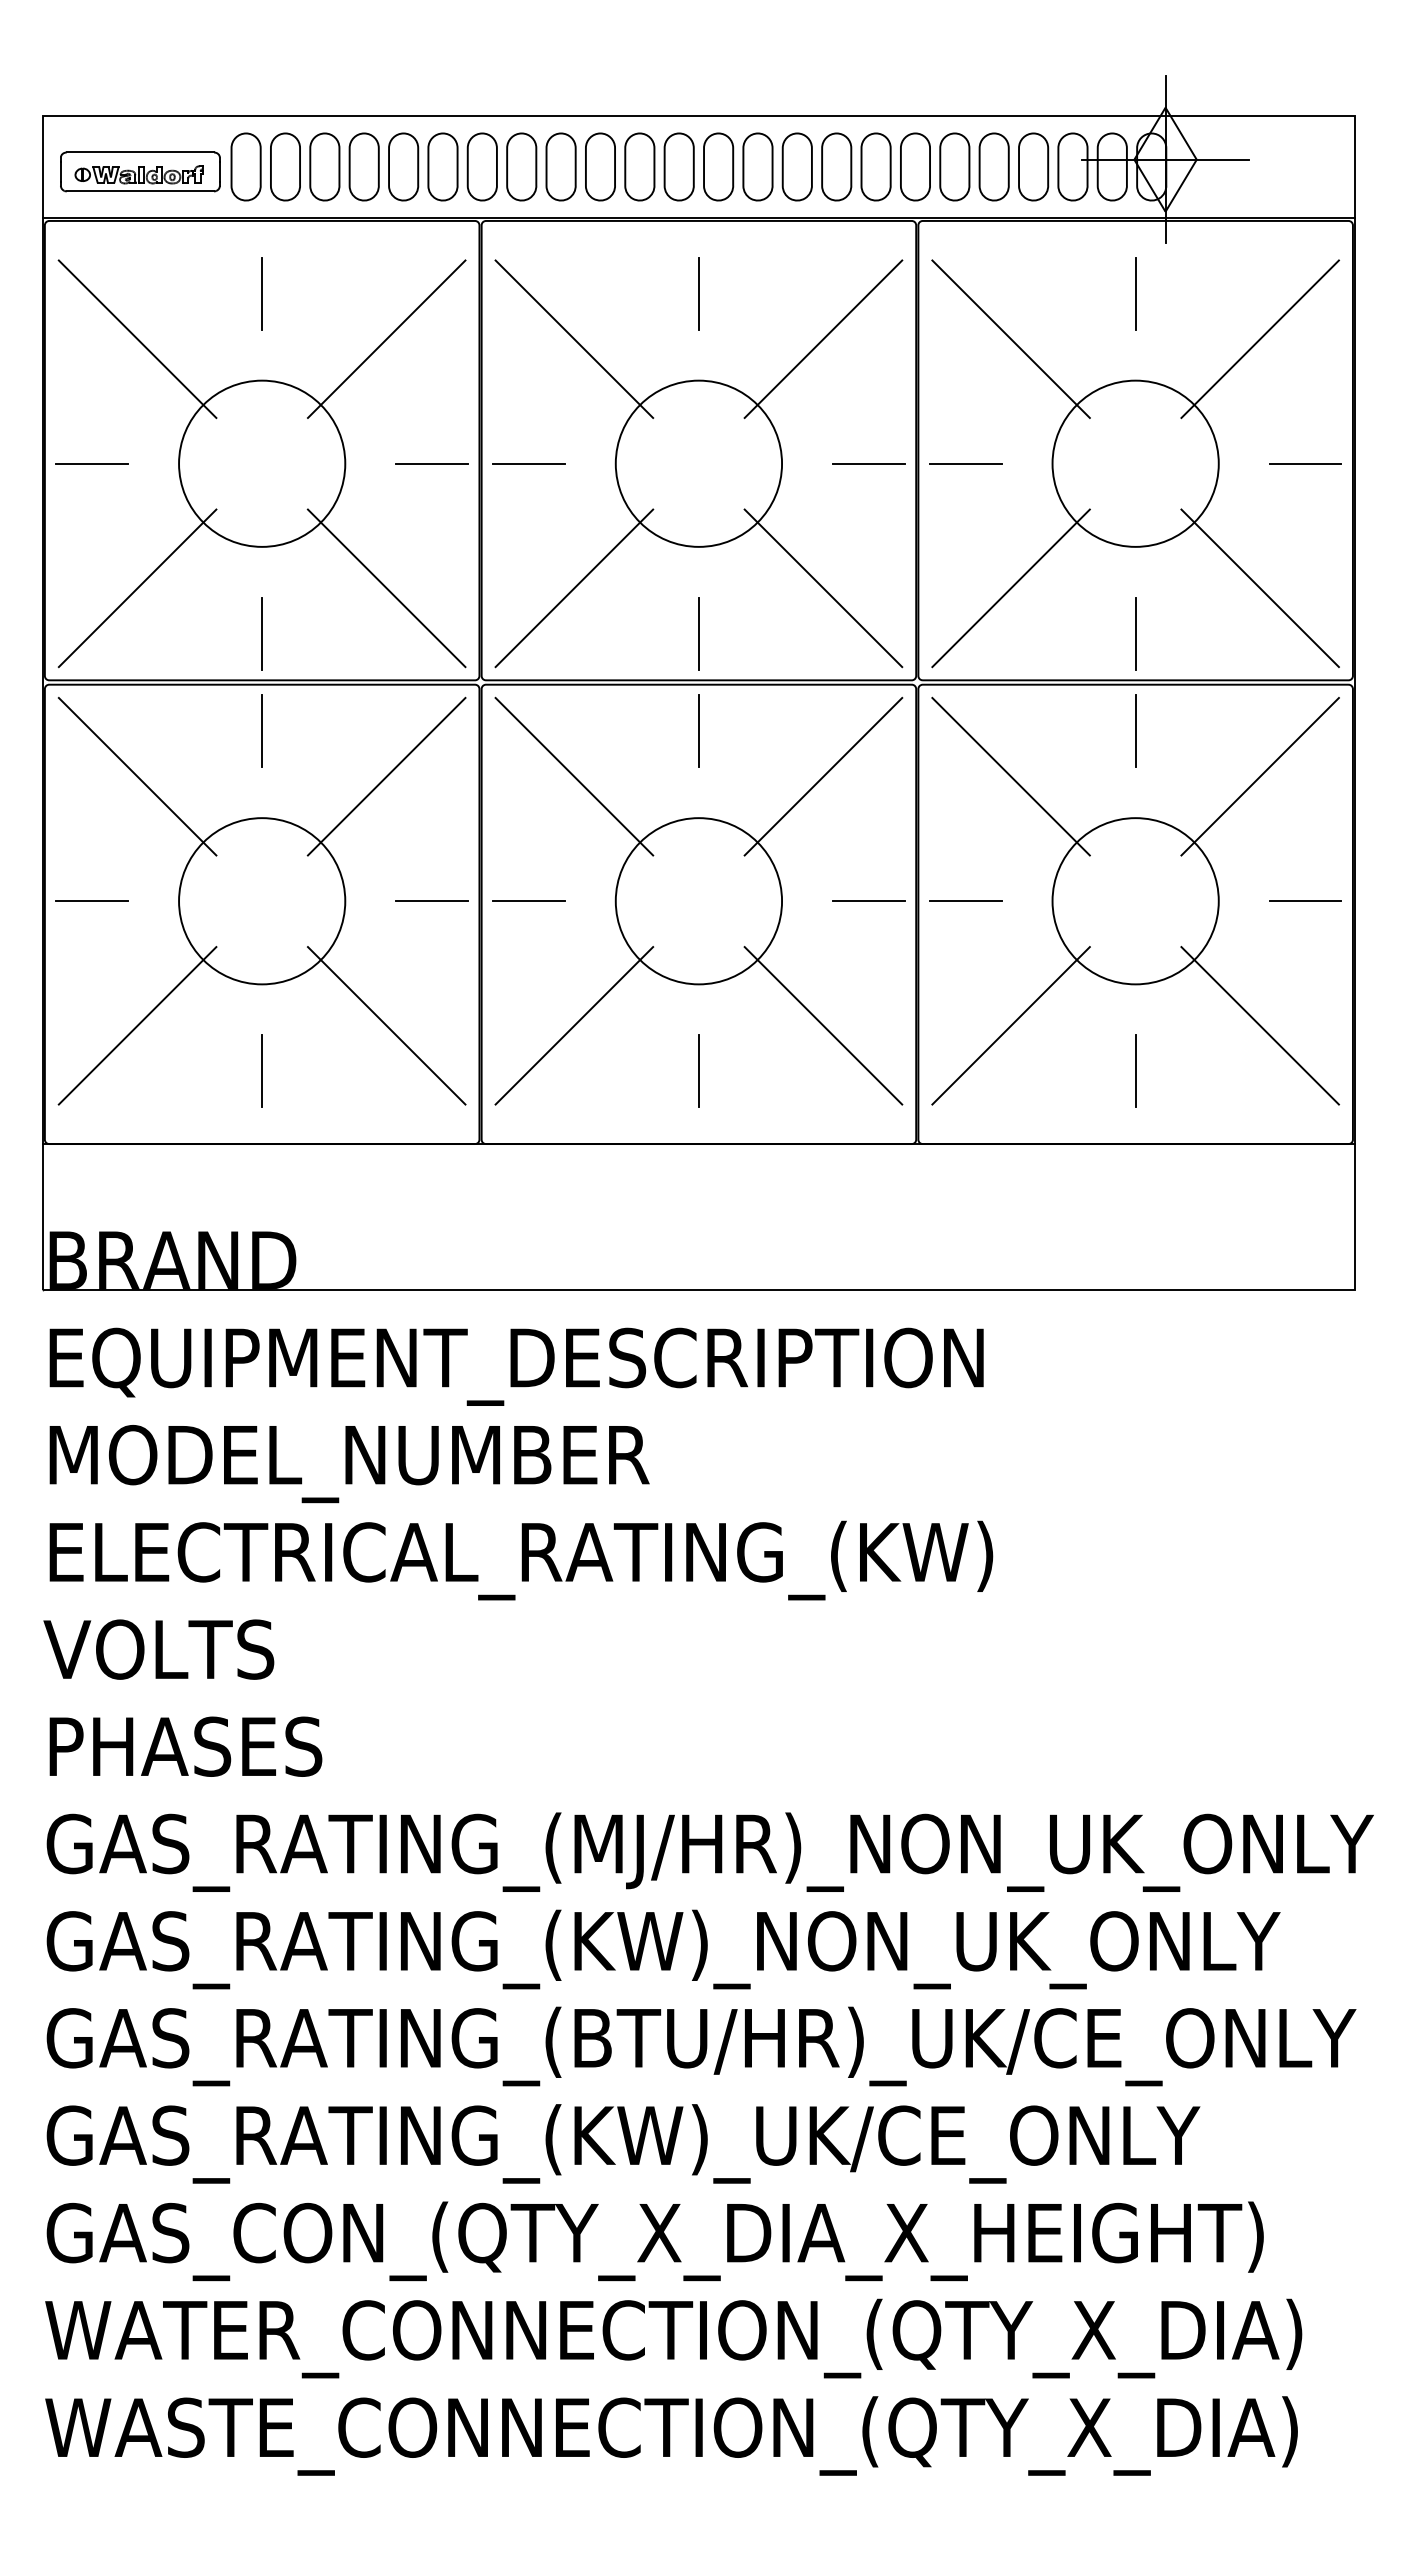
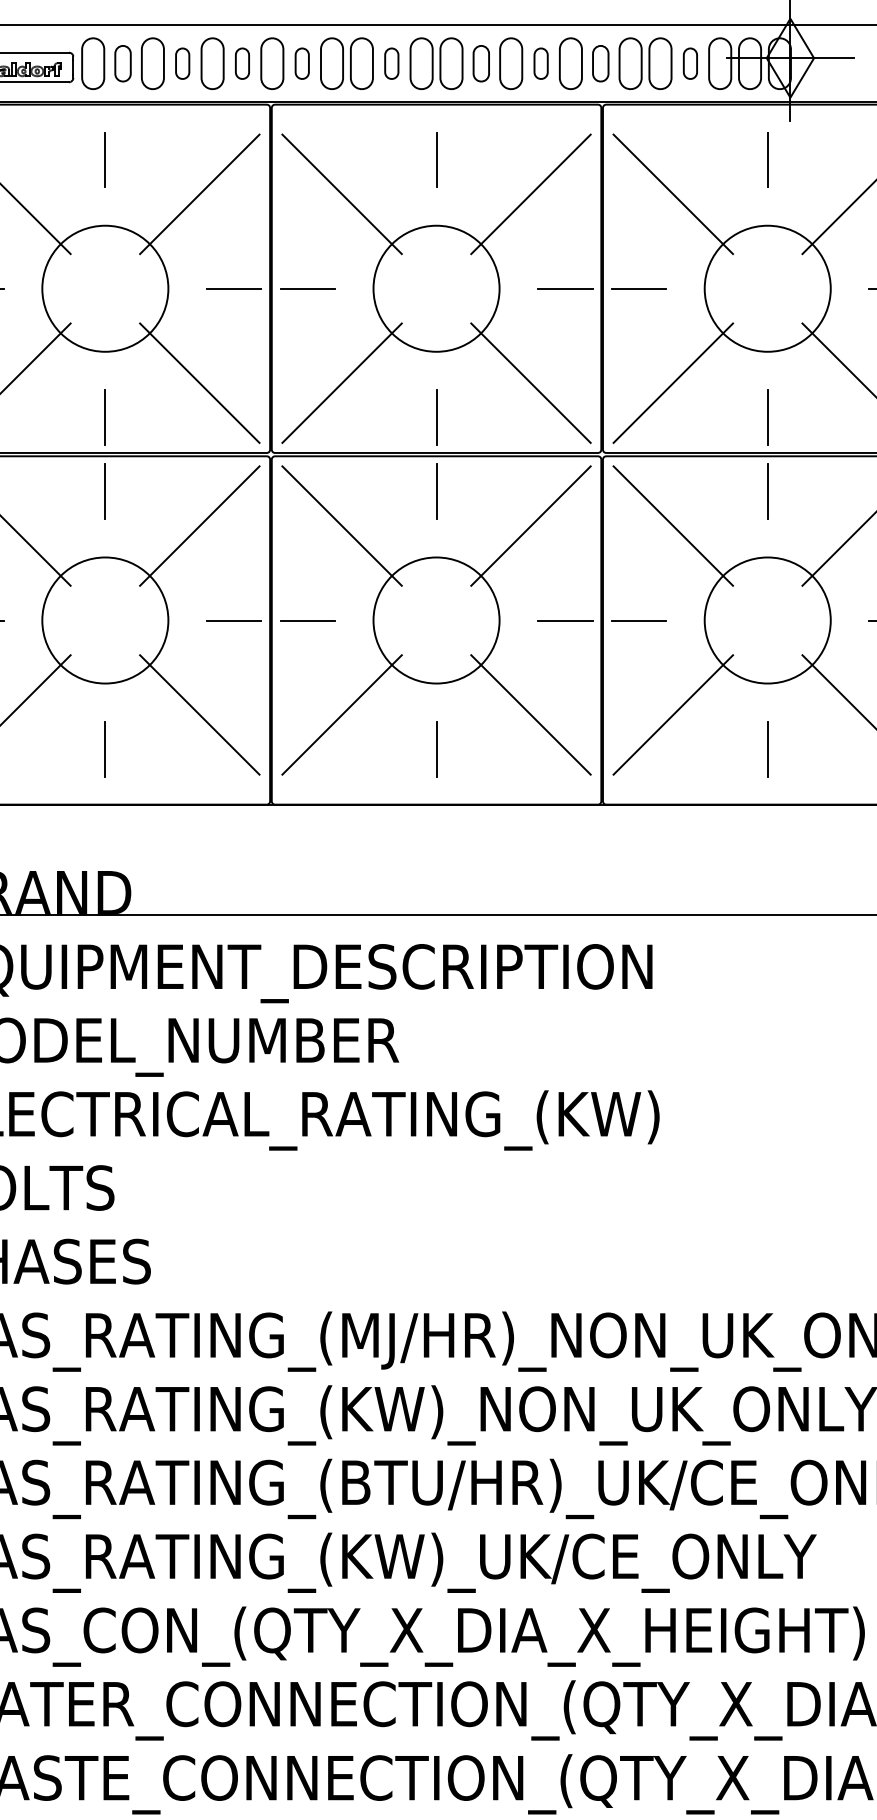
part: (285, 166) -> (123, 63), size x0.7
part: (363, 166) -> (182, 63), size x0.6
part: (442, 166) -> (242, 63), size x0.6
part: (521, 166) -> (302, 63), size x0.6
part: (639, 166) -> (391, 63), size x0.6
part: (757, 166) -> (480, 63), size x0.7
part: (836, 166) -> (540, 63), size x0.6
part: (915, 166) -> (600, 63), size x0.7
part: (1033, 166) -> (690, 63), size x0.6

